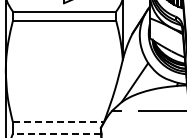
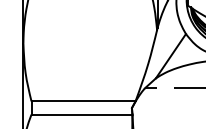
line: (58, 122) -> (83, 101), dashed -> solid
line: (56, 133) -> (81, 114), dashed -> solid

